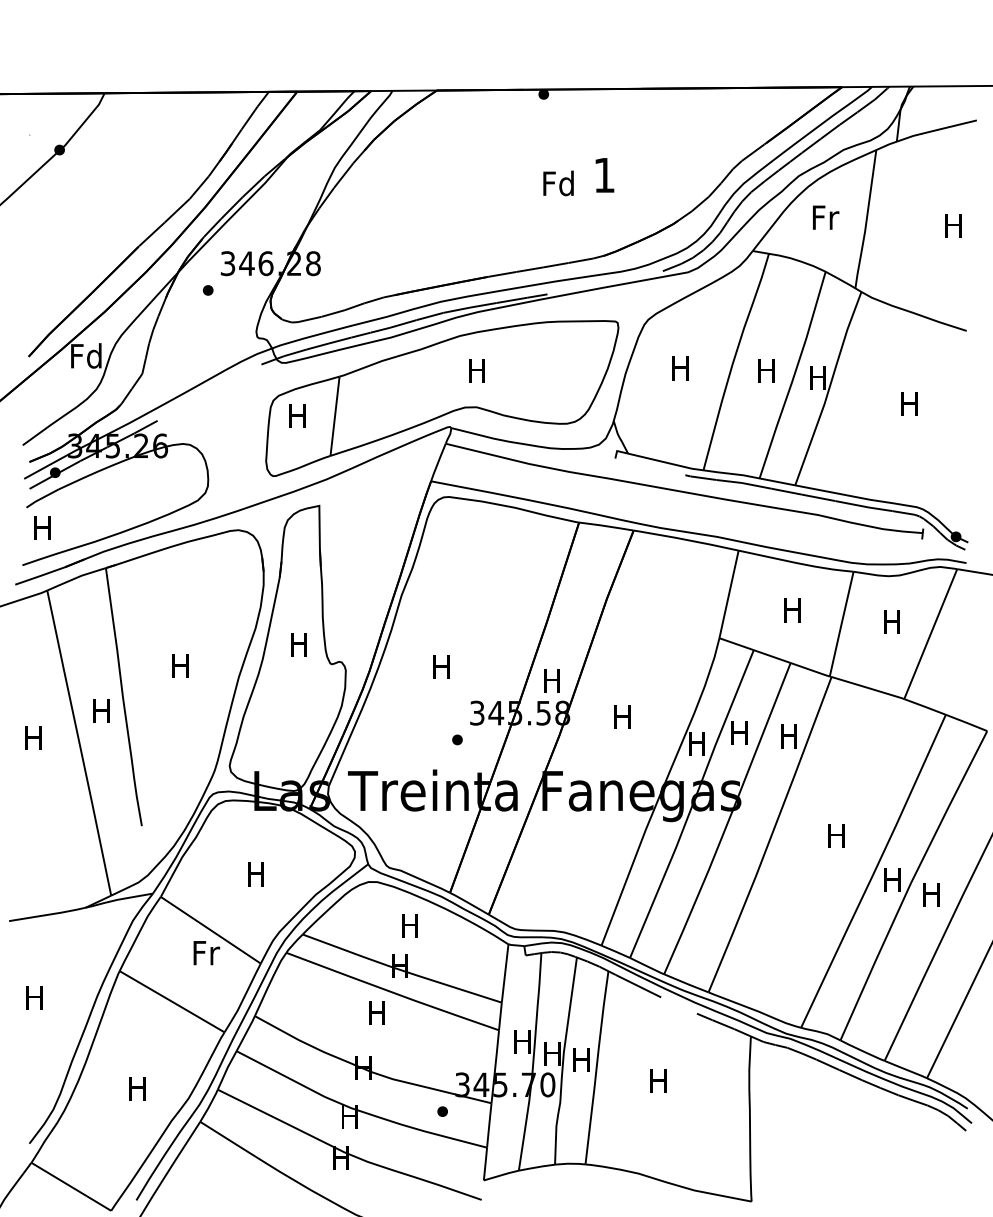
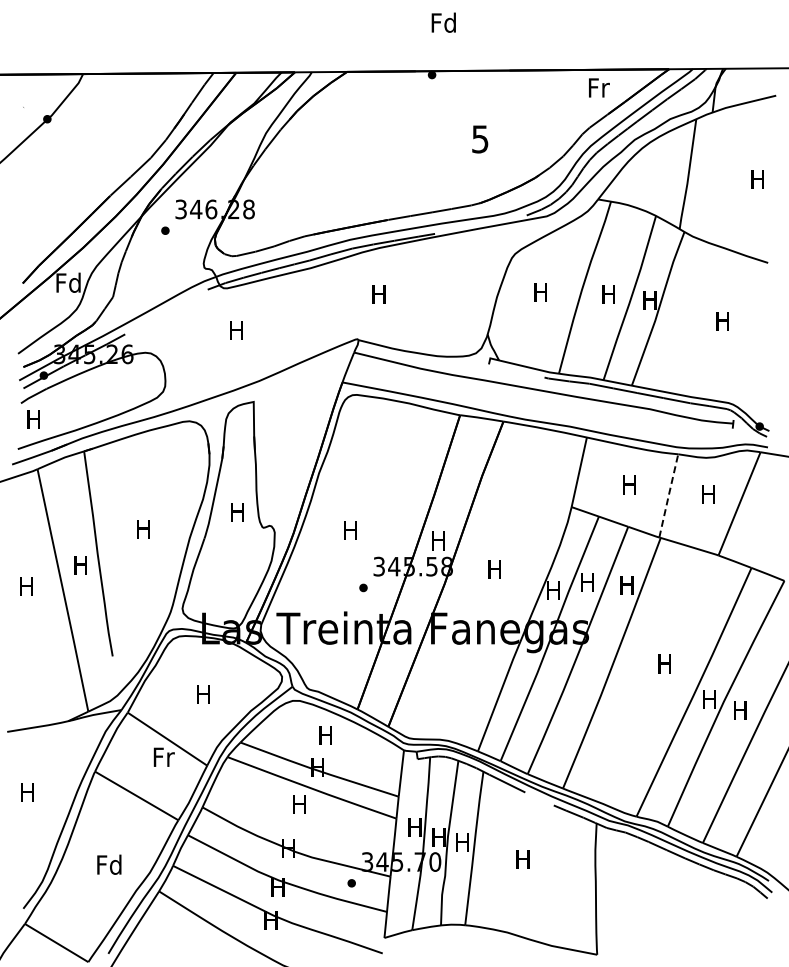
text: (604, 175) -> (480, 139), 1 -> 5
text: (558, 183) -> (443, 22), moved
text: (826, 217) -> (599, 87), moved
part: (442, 398) -> (351, 316), removed
line: (841, 623) -> (668, 495), solid -> dashed
text: (137, 1087) -> (109, 864), H -> Fd

